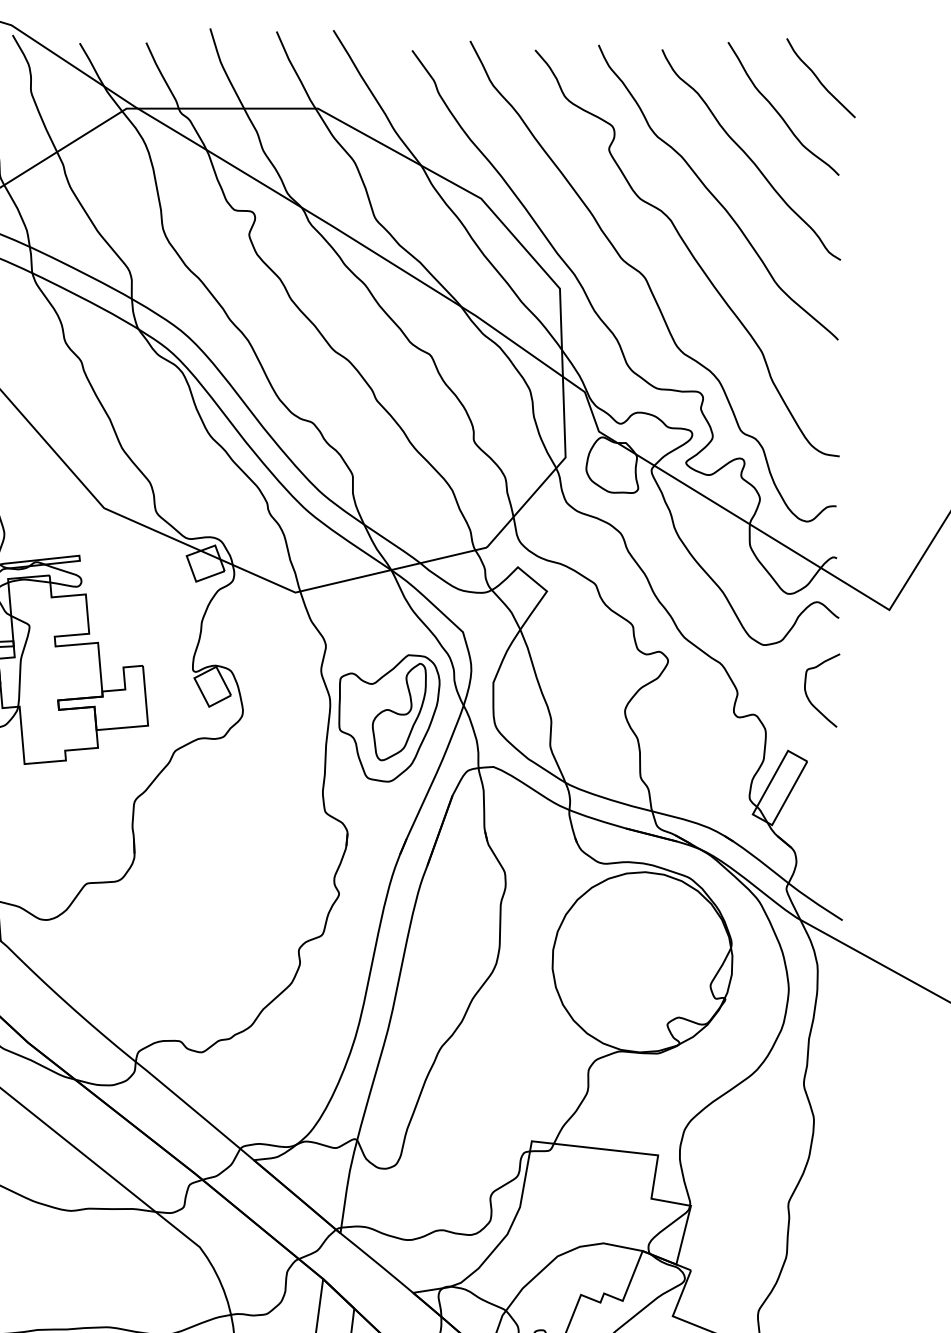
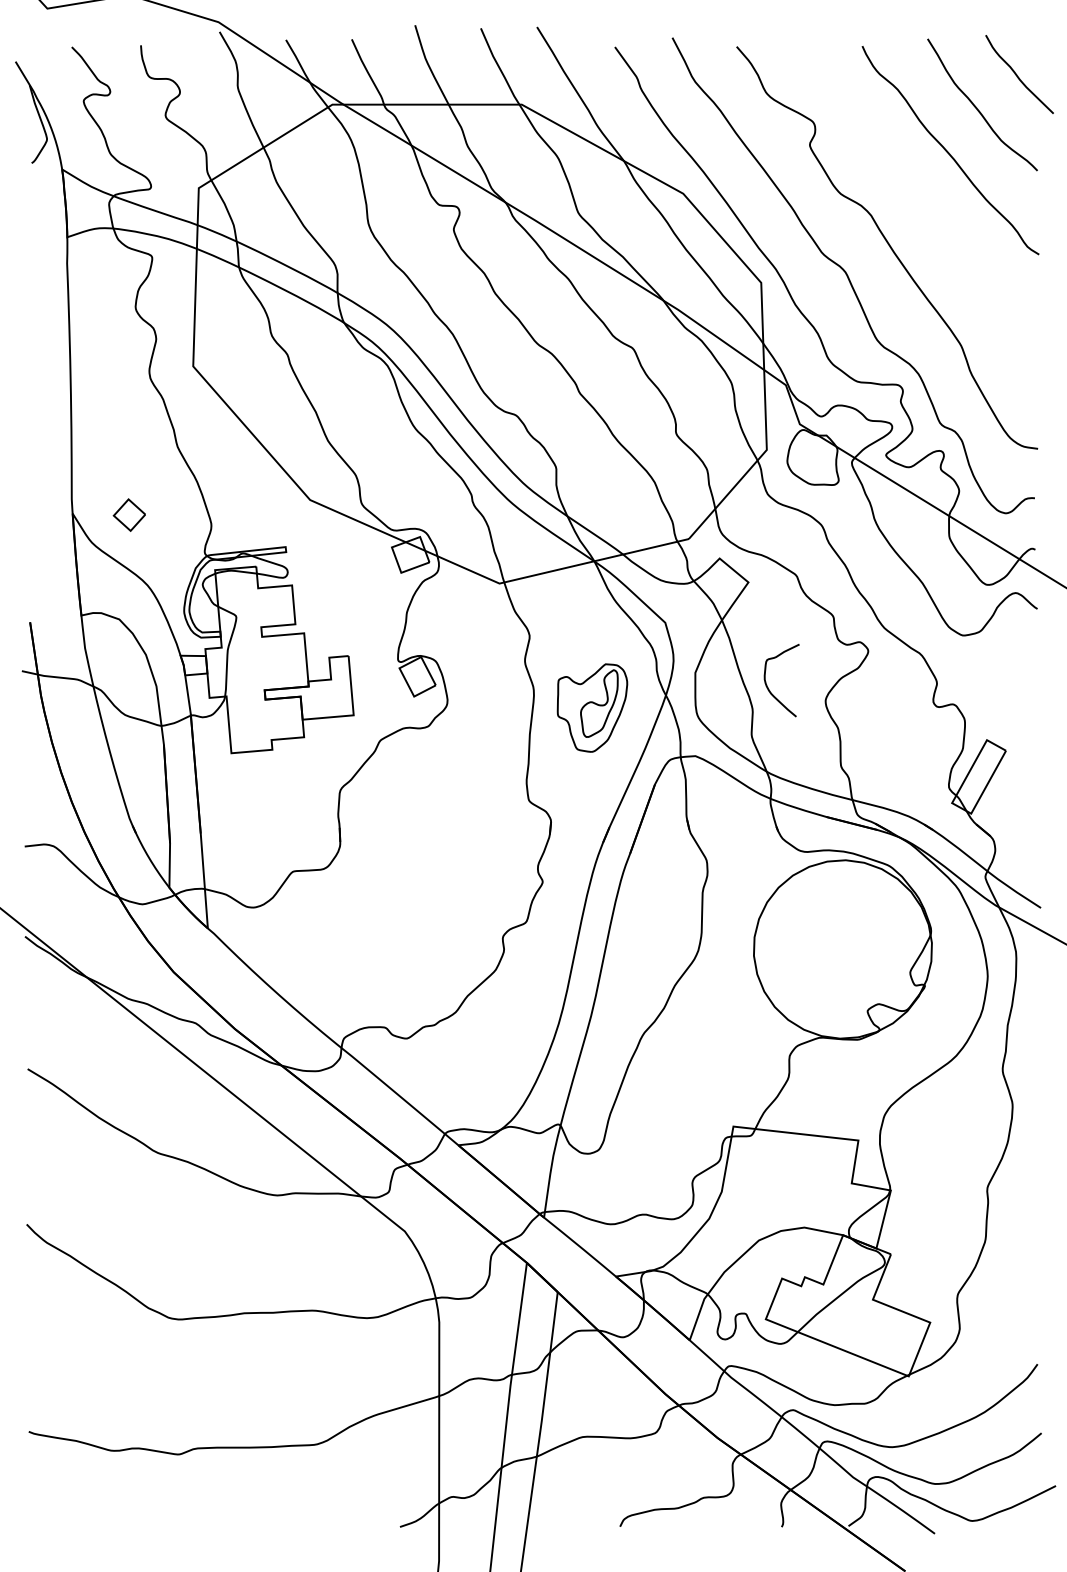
curve: (713, 194) -> (913, 189), removed
curve: (808, 697) -> (768, 687), moved
part: (389, 717) -> (592, 707), size x0.7

